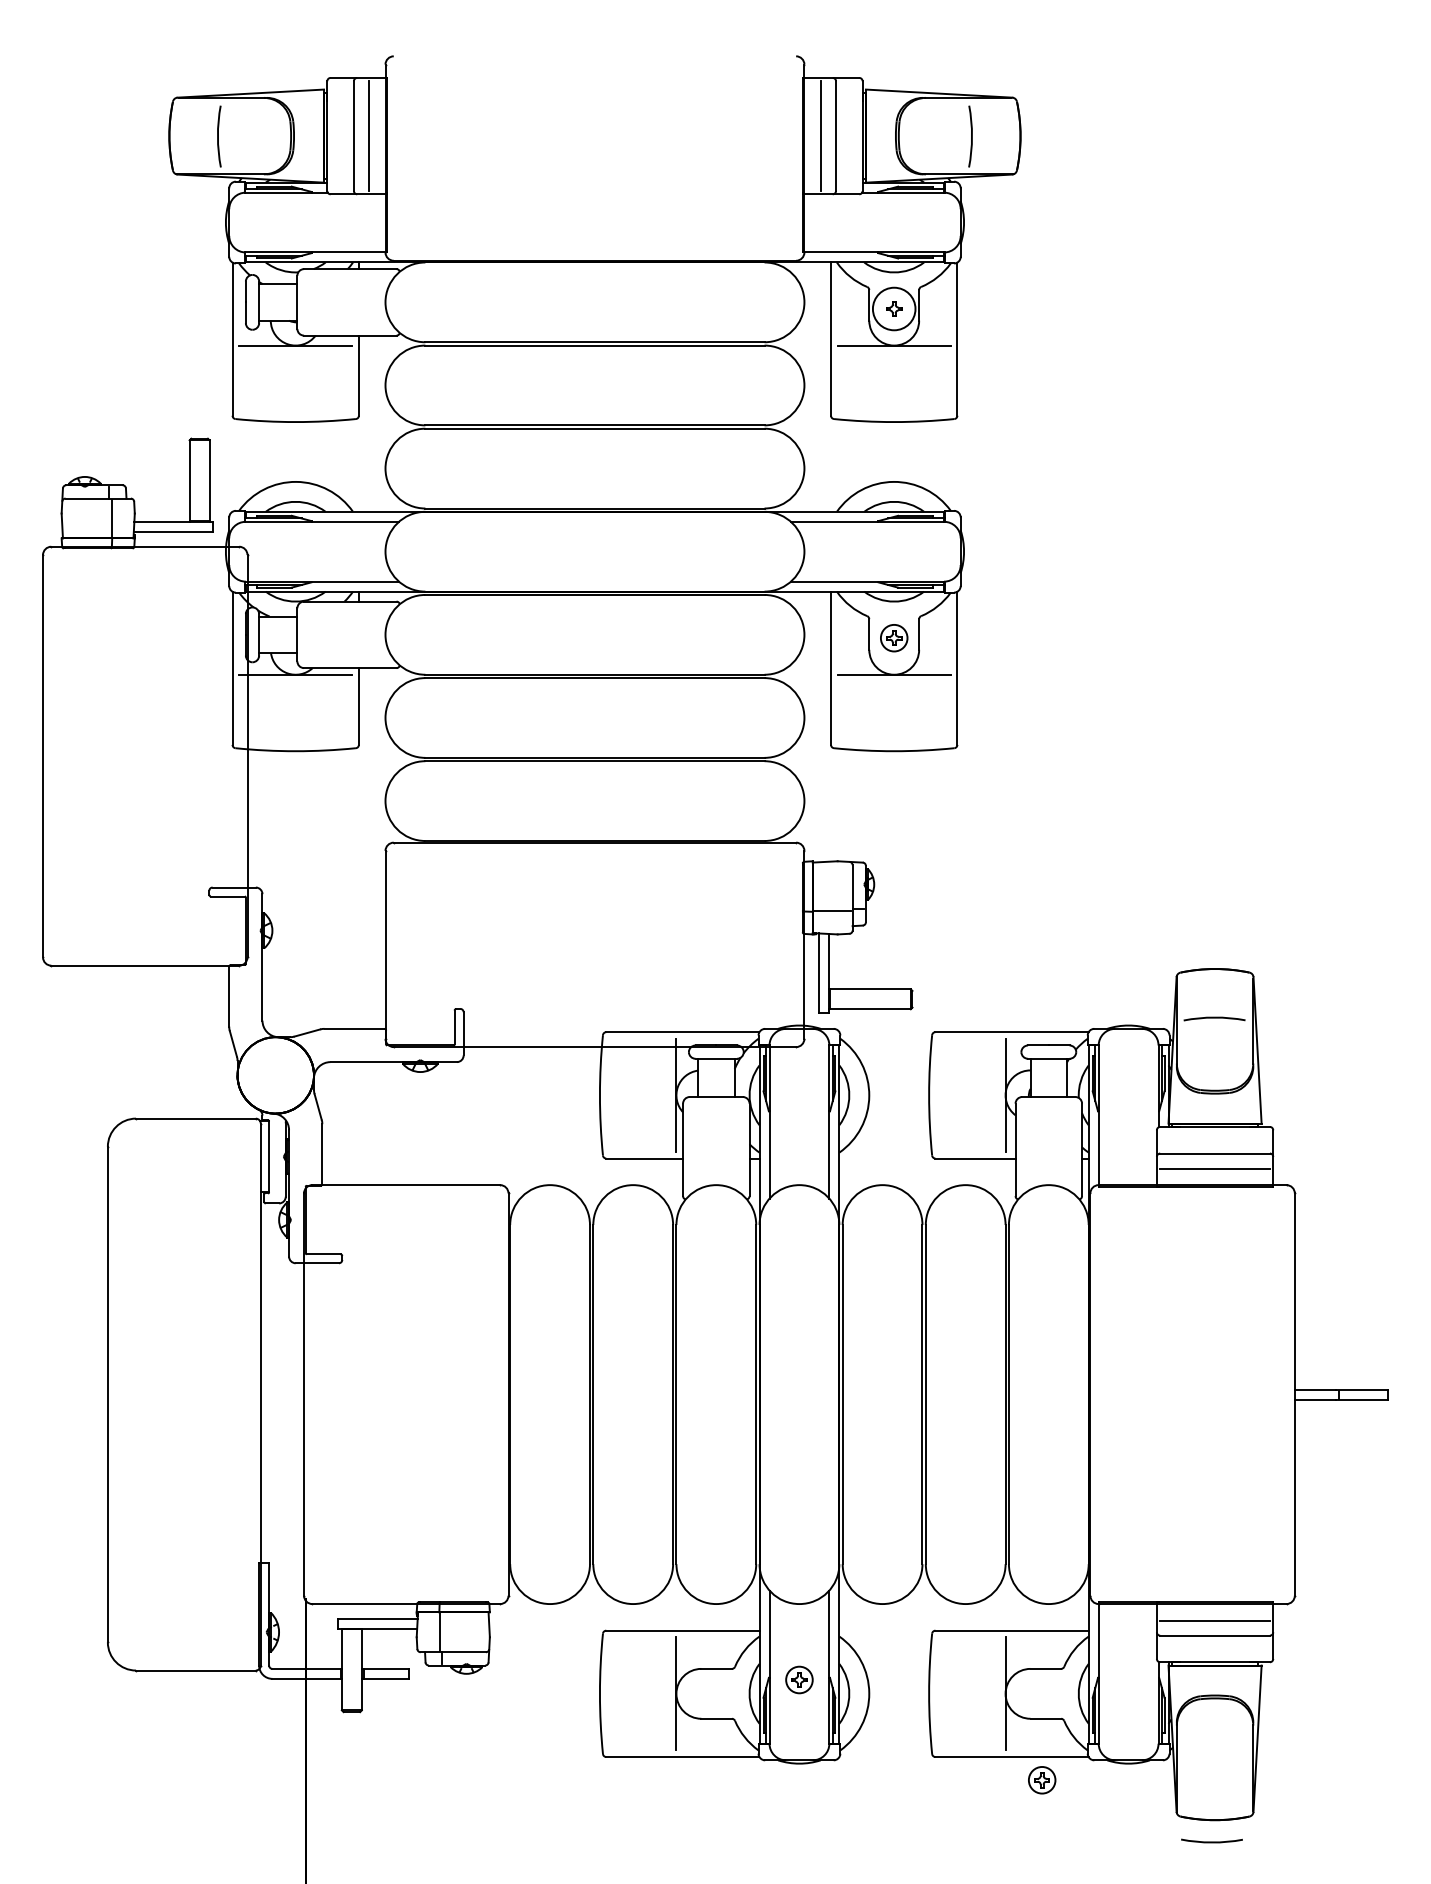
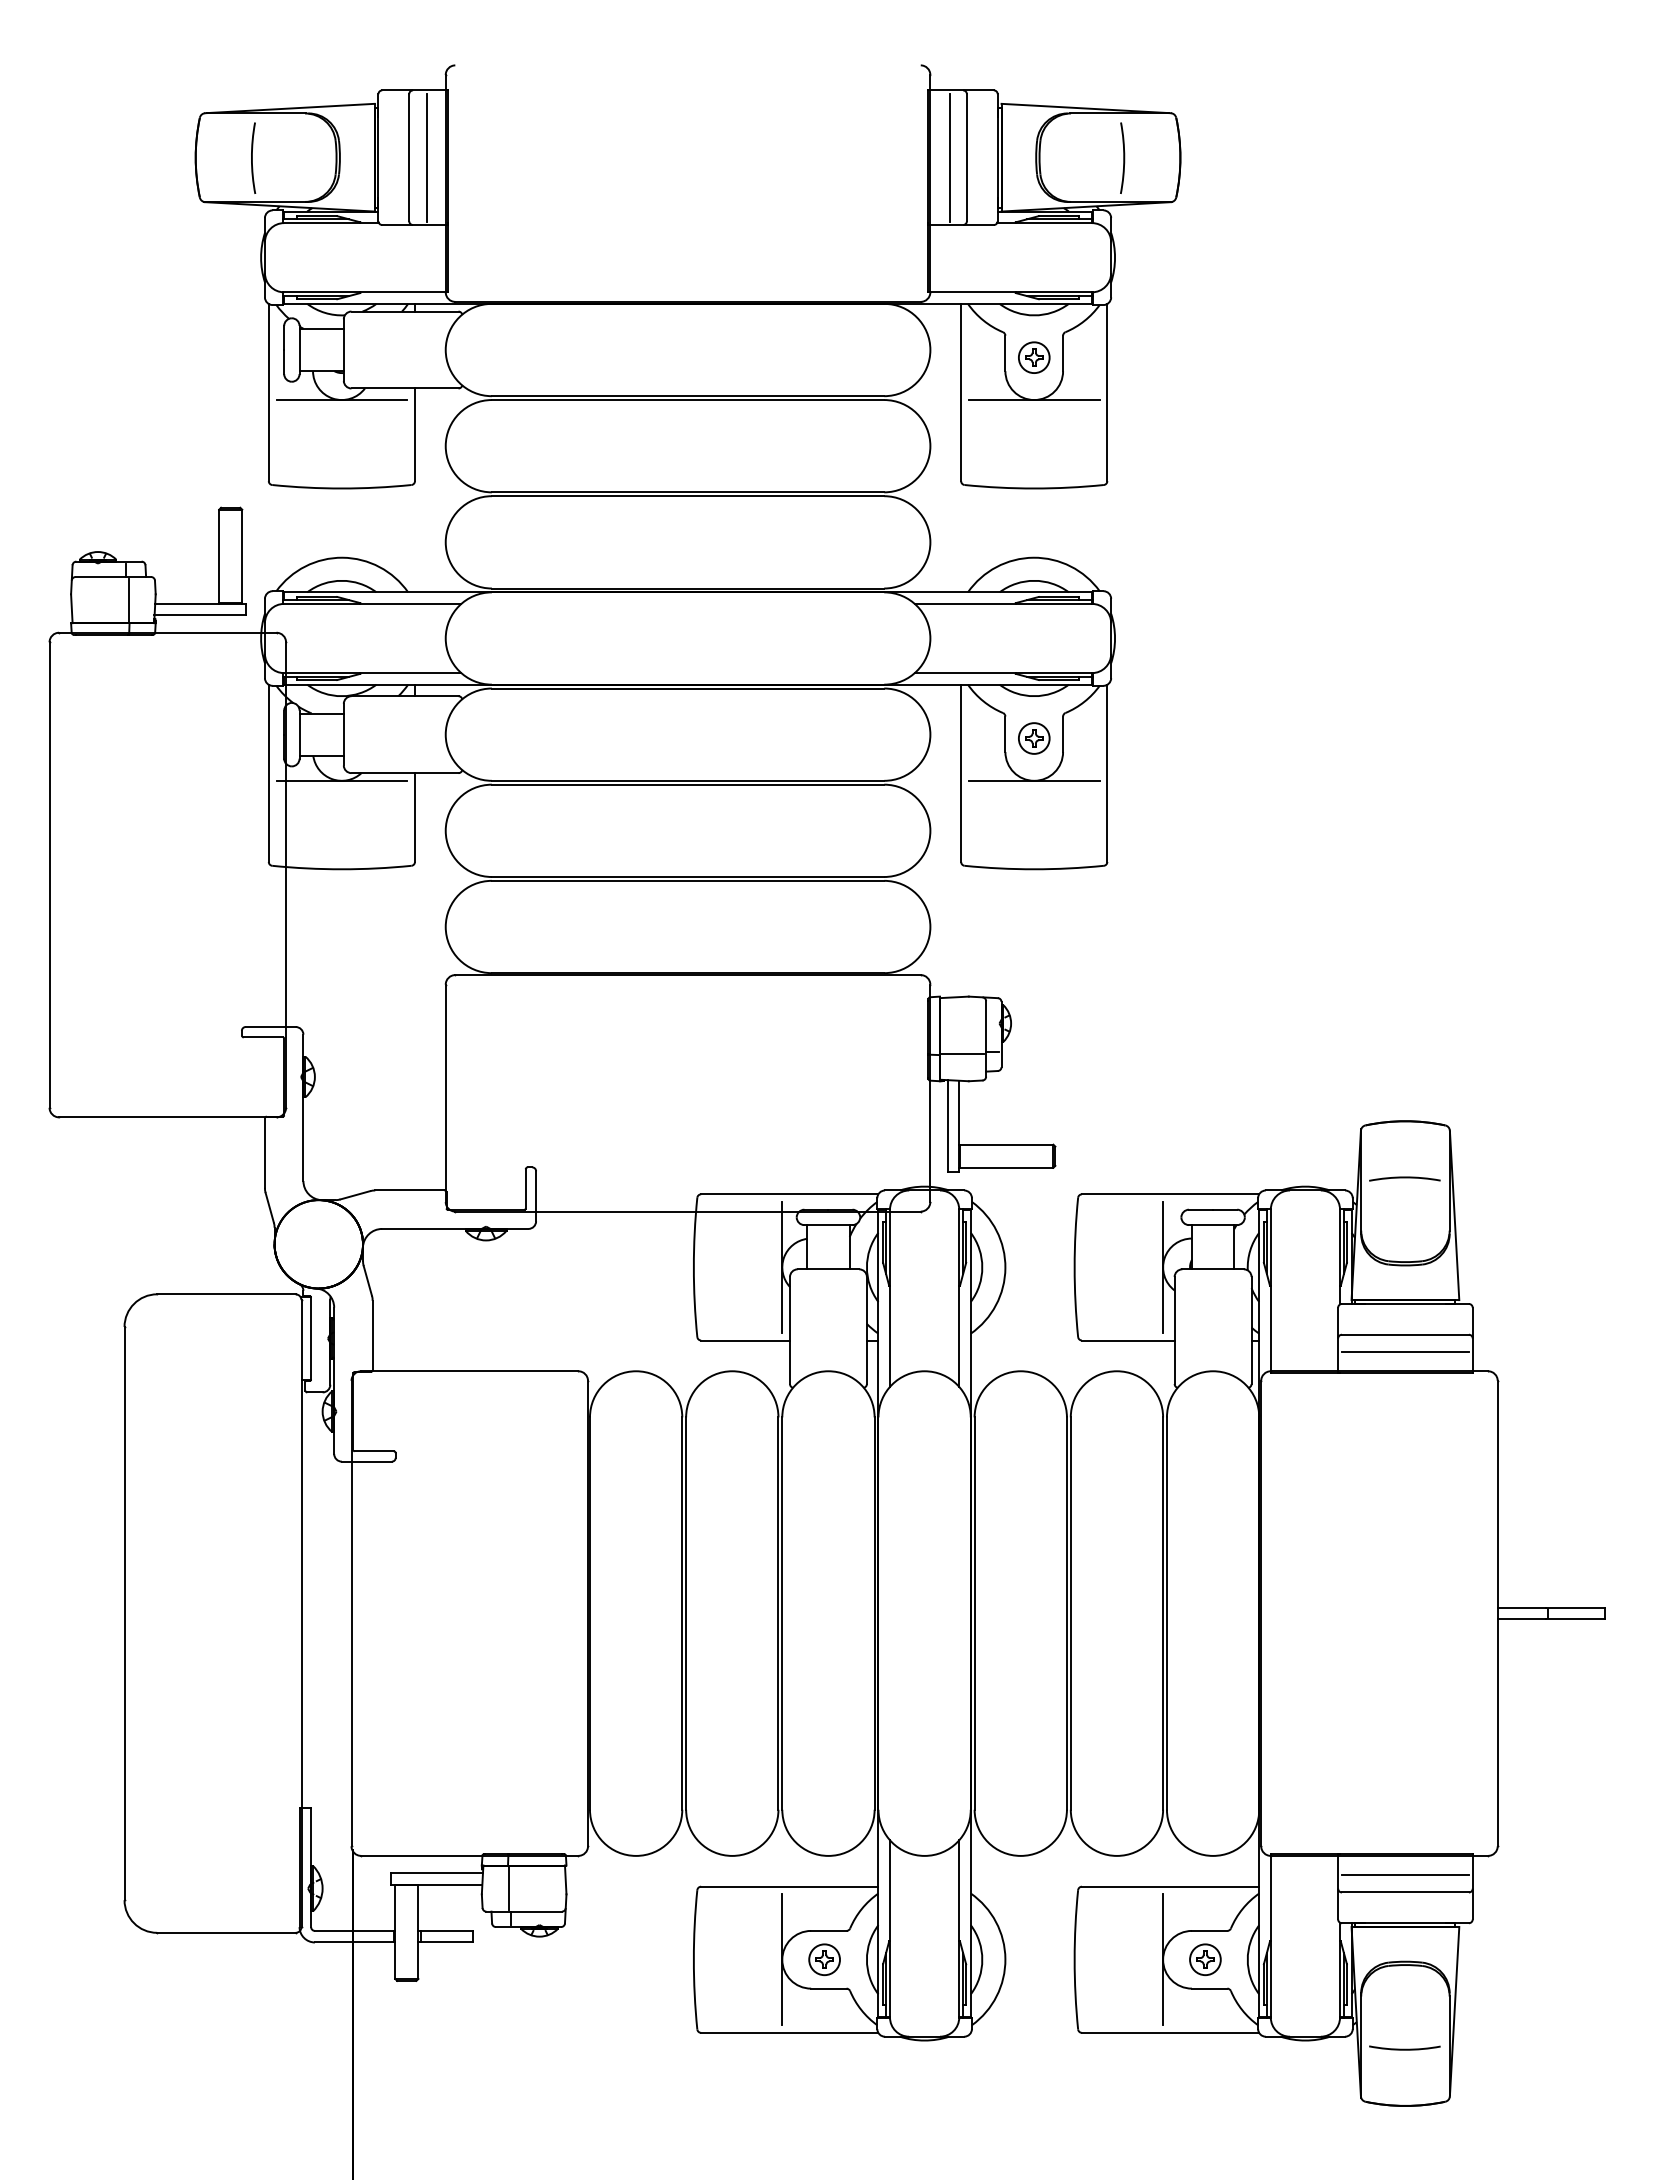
circle: (893, 308) -> (1033, 357), size x0.62
part: (799, 1679) -> (824, 1959), moved
part: (1042, 1780) -> (1205, 1959), moved
arc: (1211, 1841) -> (1404, 2048), moved

